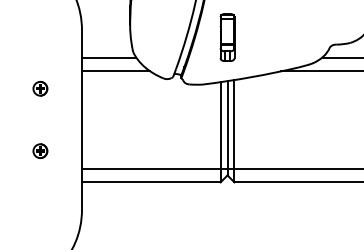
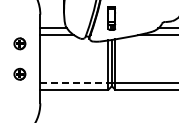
part: (39, 88) -> (19, 43), size x1.6
part: (39, 151) -> (19, 74), size x1.6
line: (151, 167) -> (74, 82), solid -> dashed

